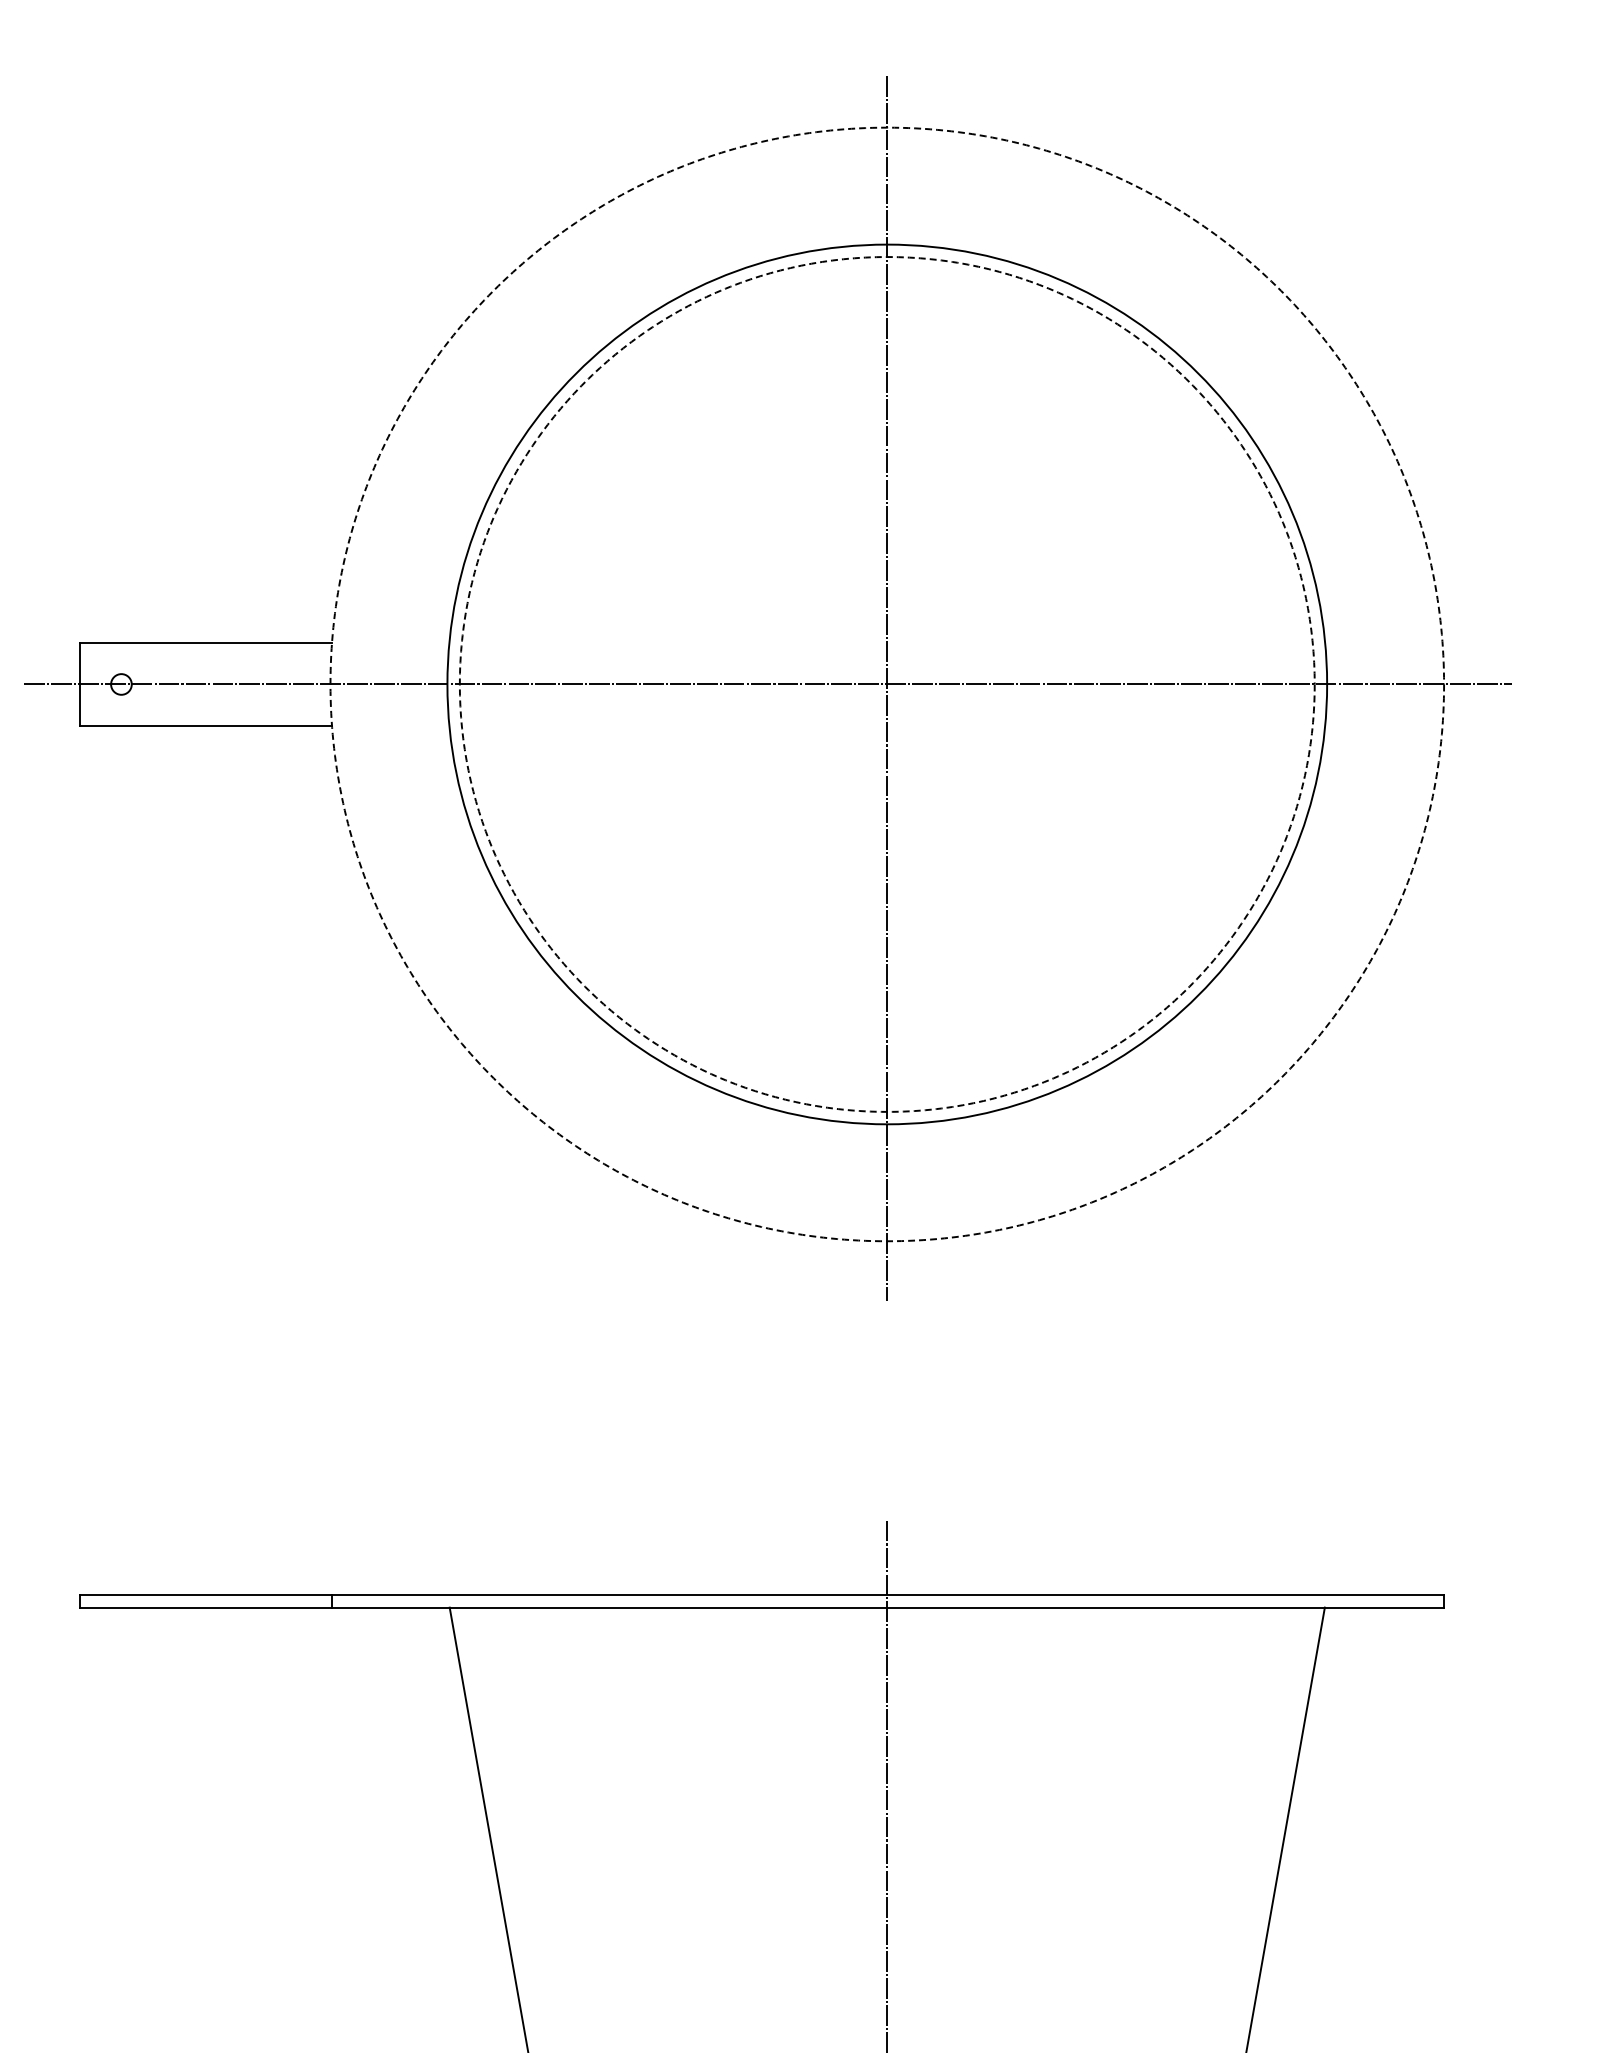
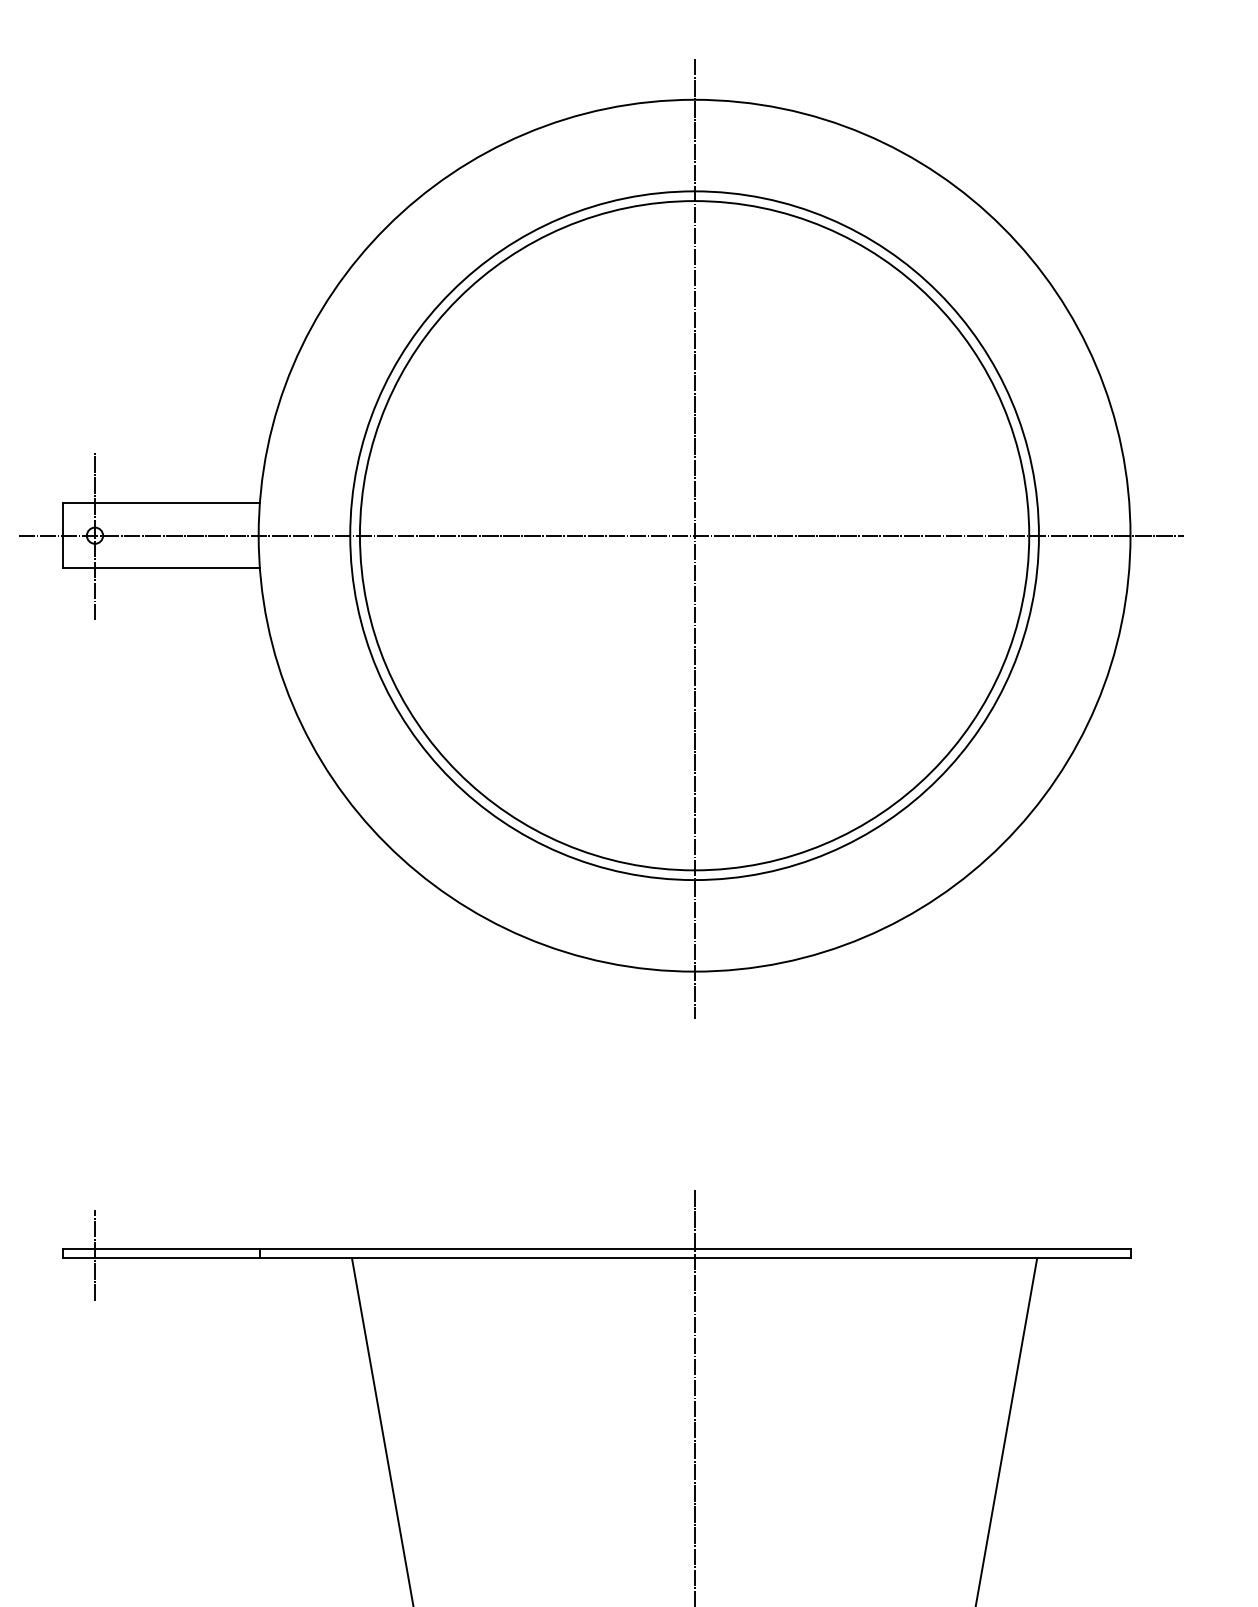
circle: (886, 684) -> (693, 535), dashed -> solid
circle: (887, 684) -> (694, 535), dashed -> solid
line: (121, 685) -> (95, 536), added
line: (121, 1603) -> (95, 1255), added

